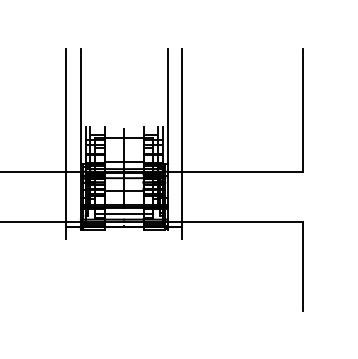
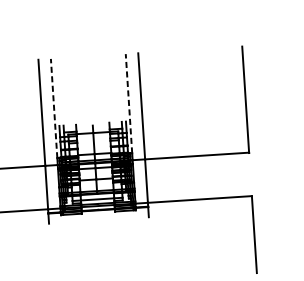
line: (80, 106) -> (53, 108), solid -> dashed
line: (167, 106) -> (128, 103), solid -> dashed

